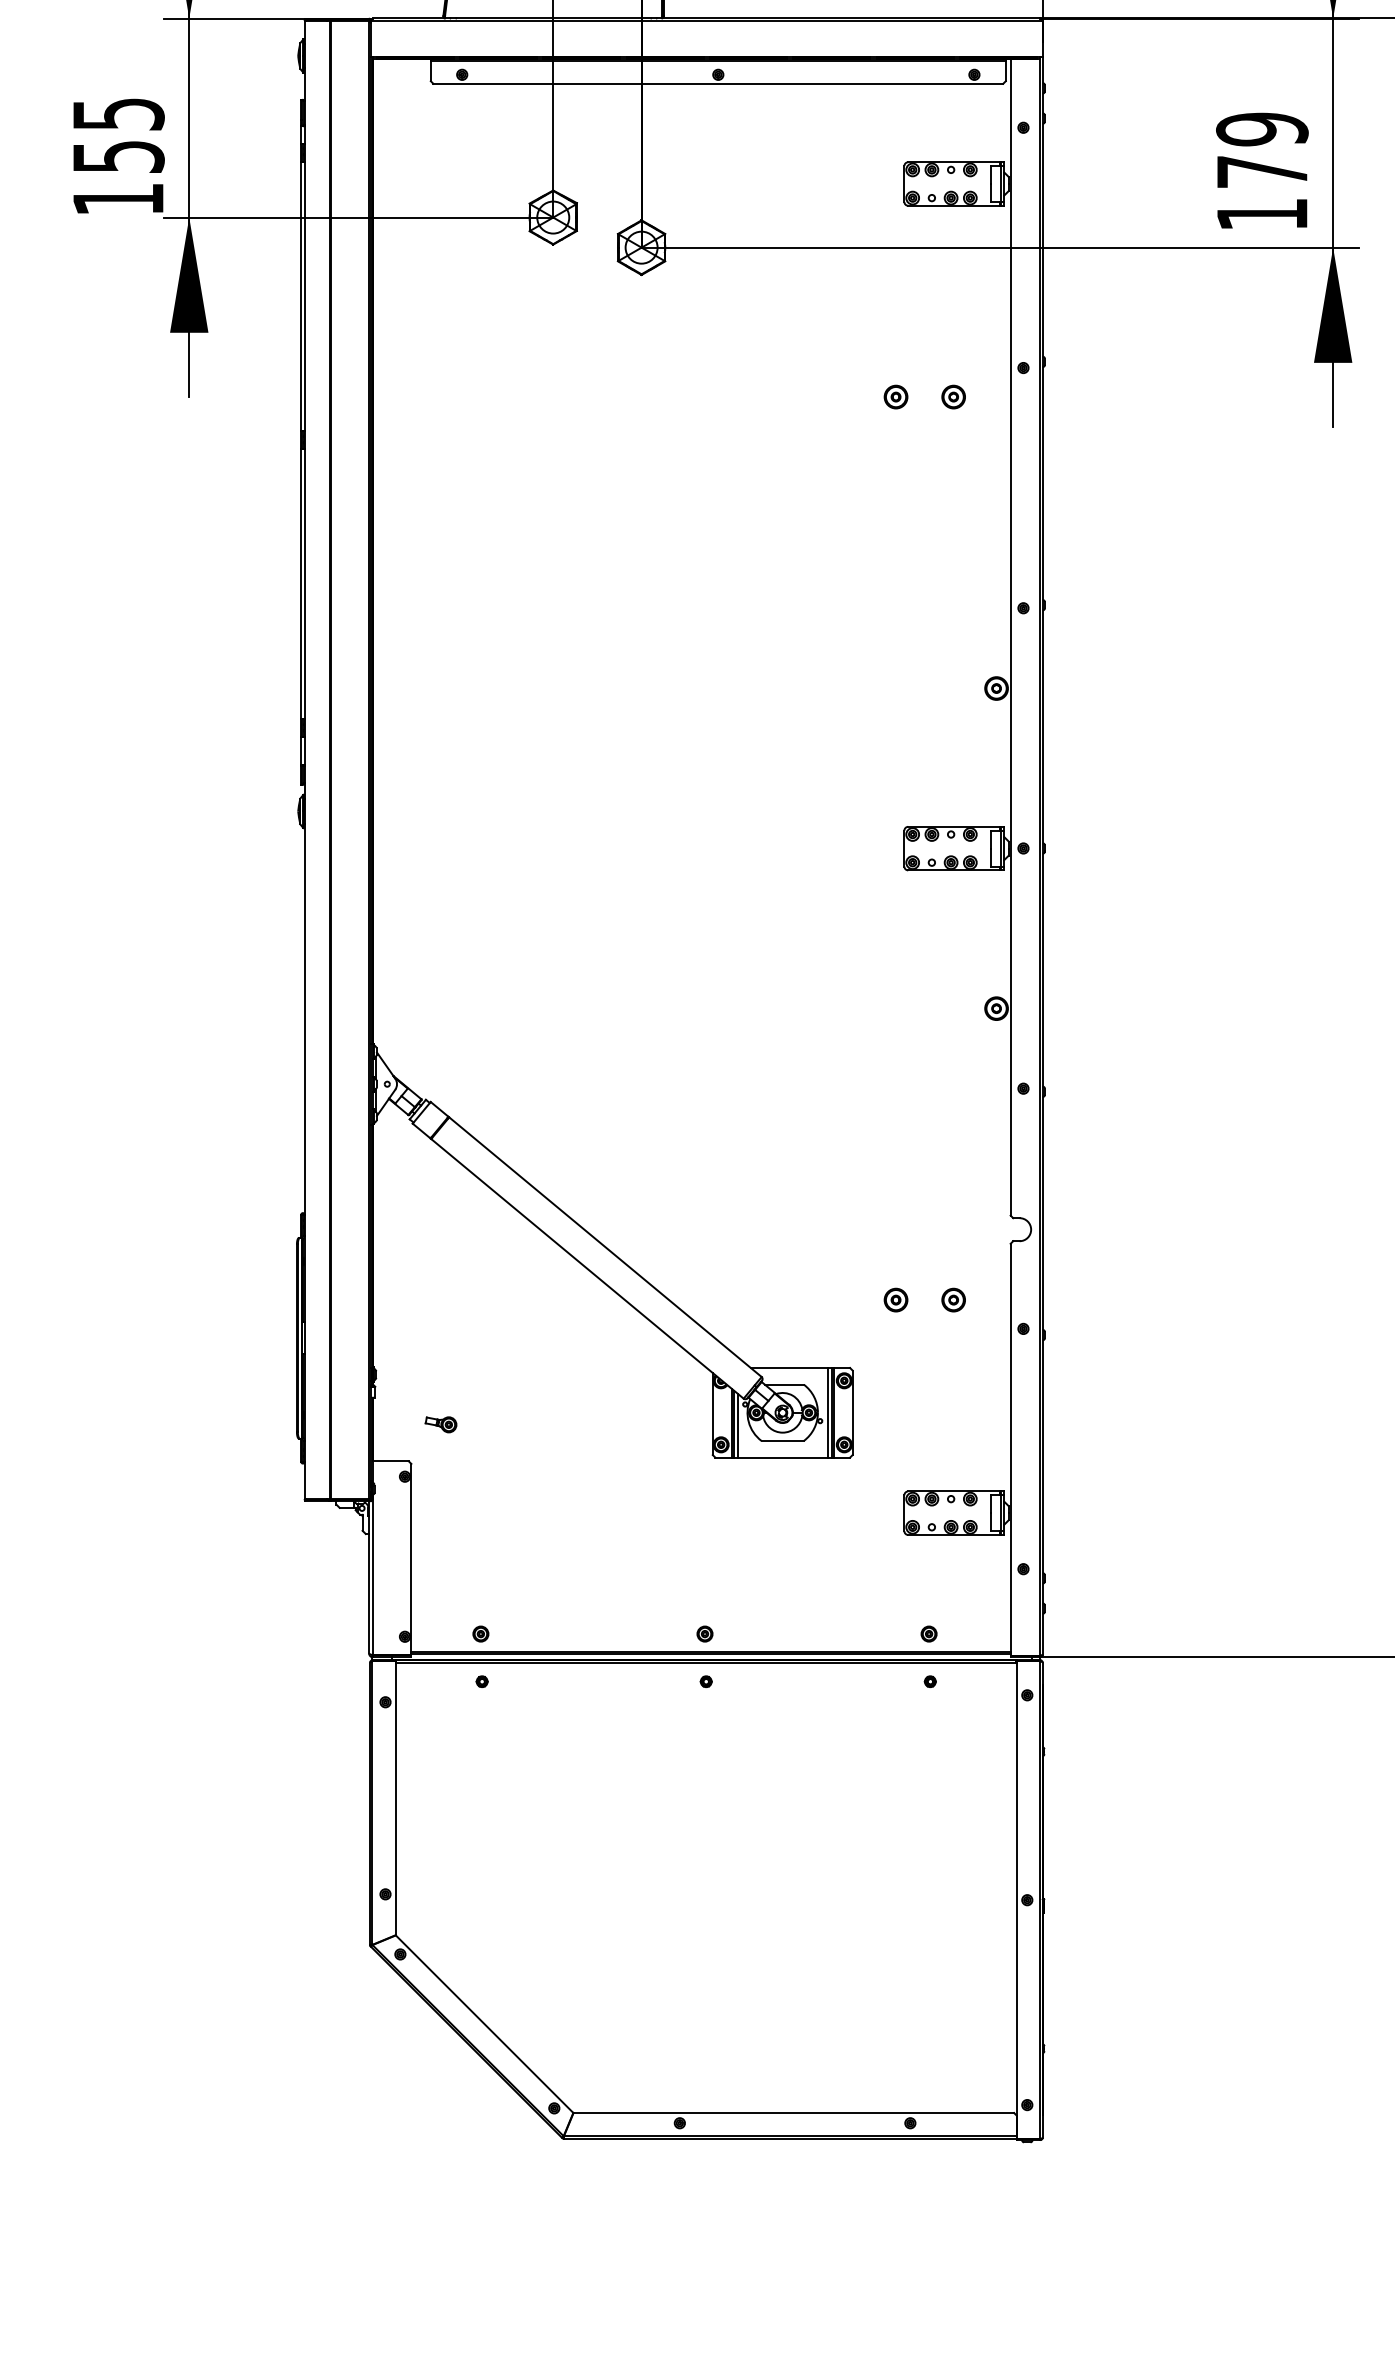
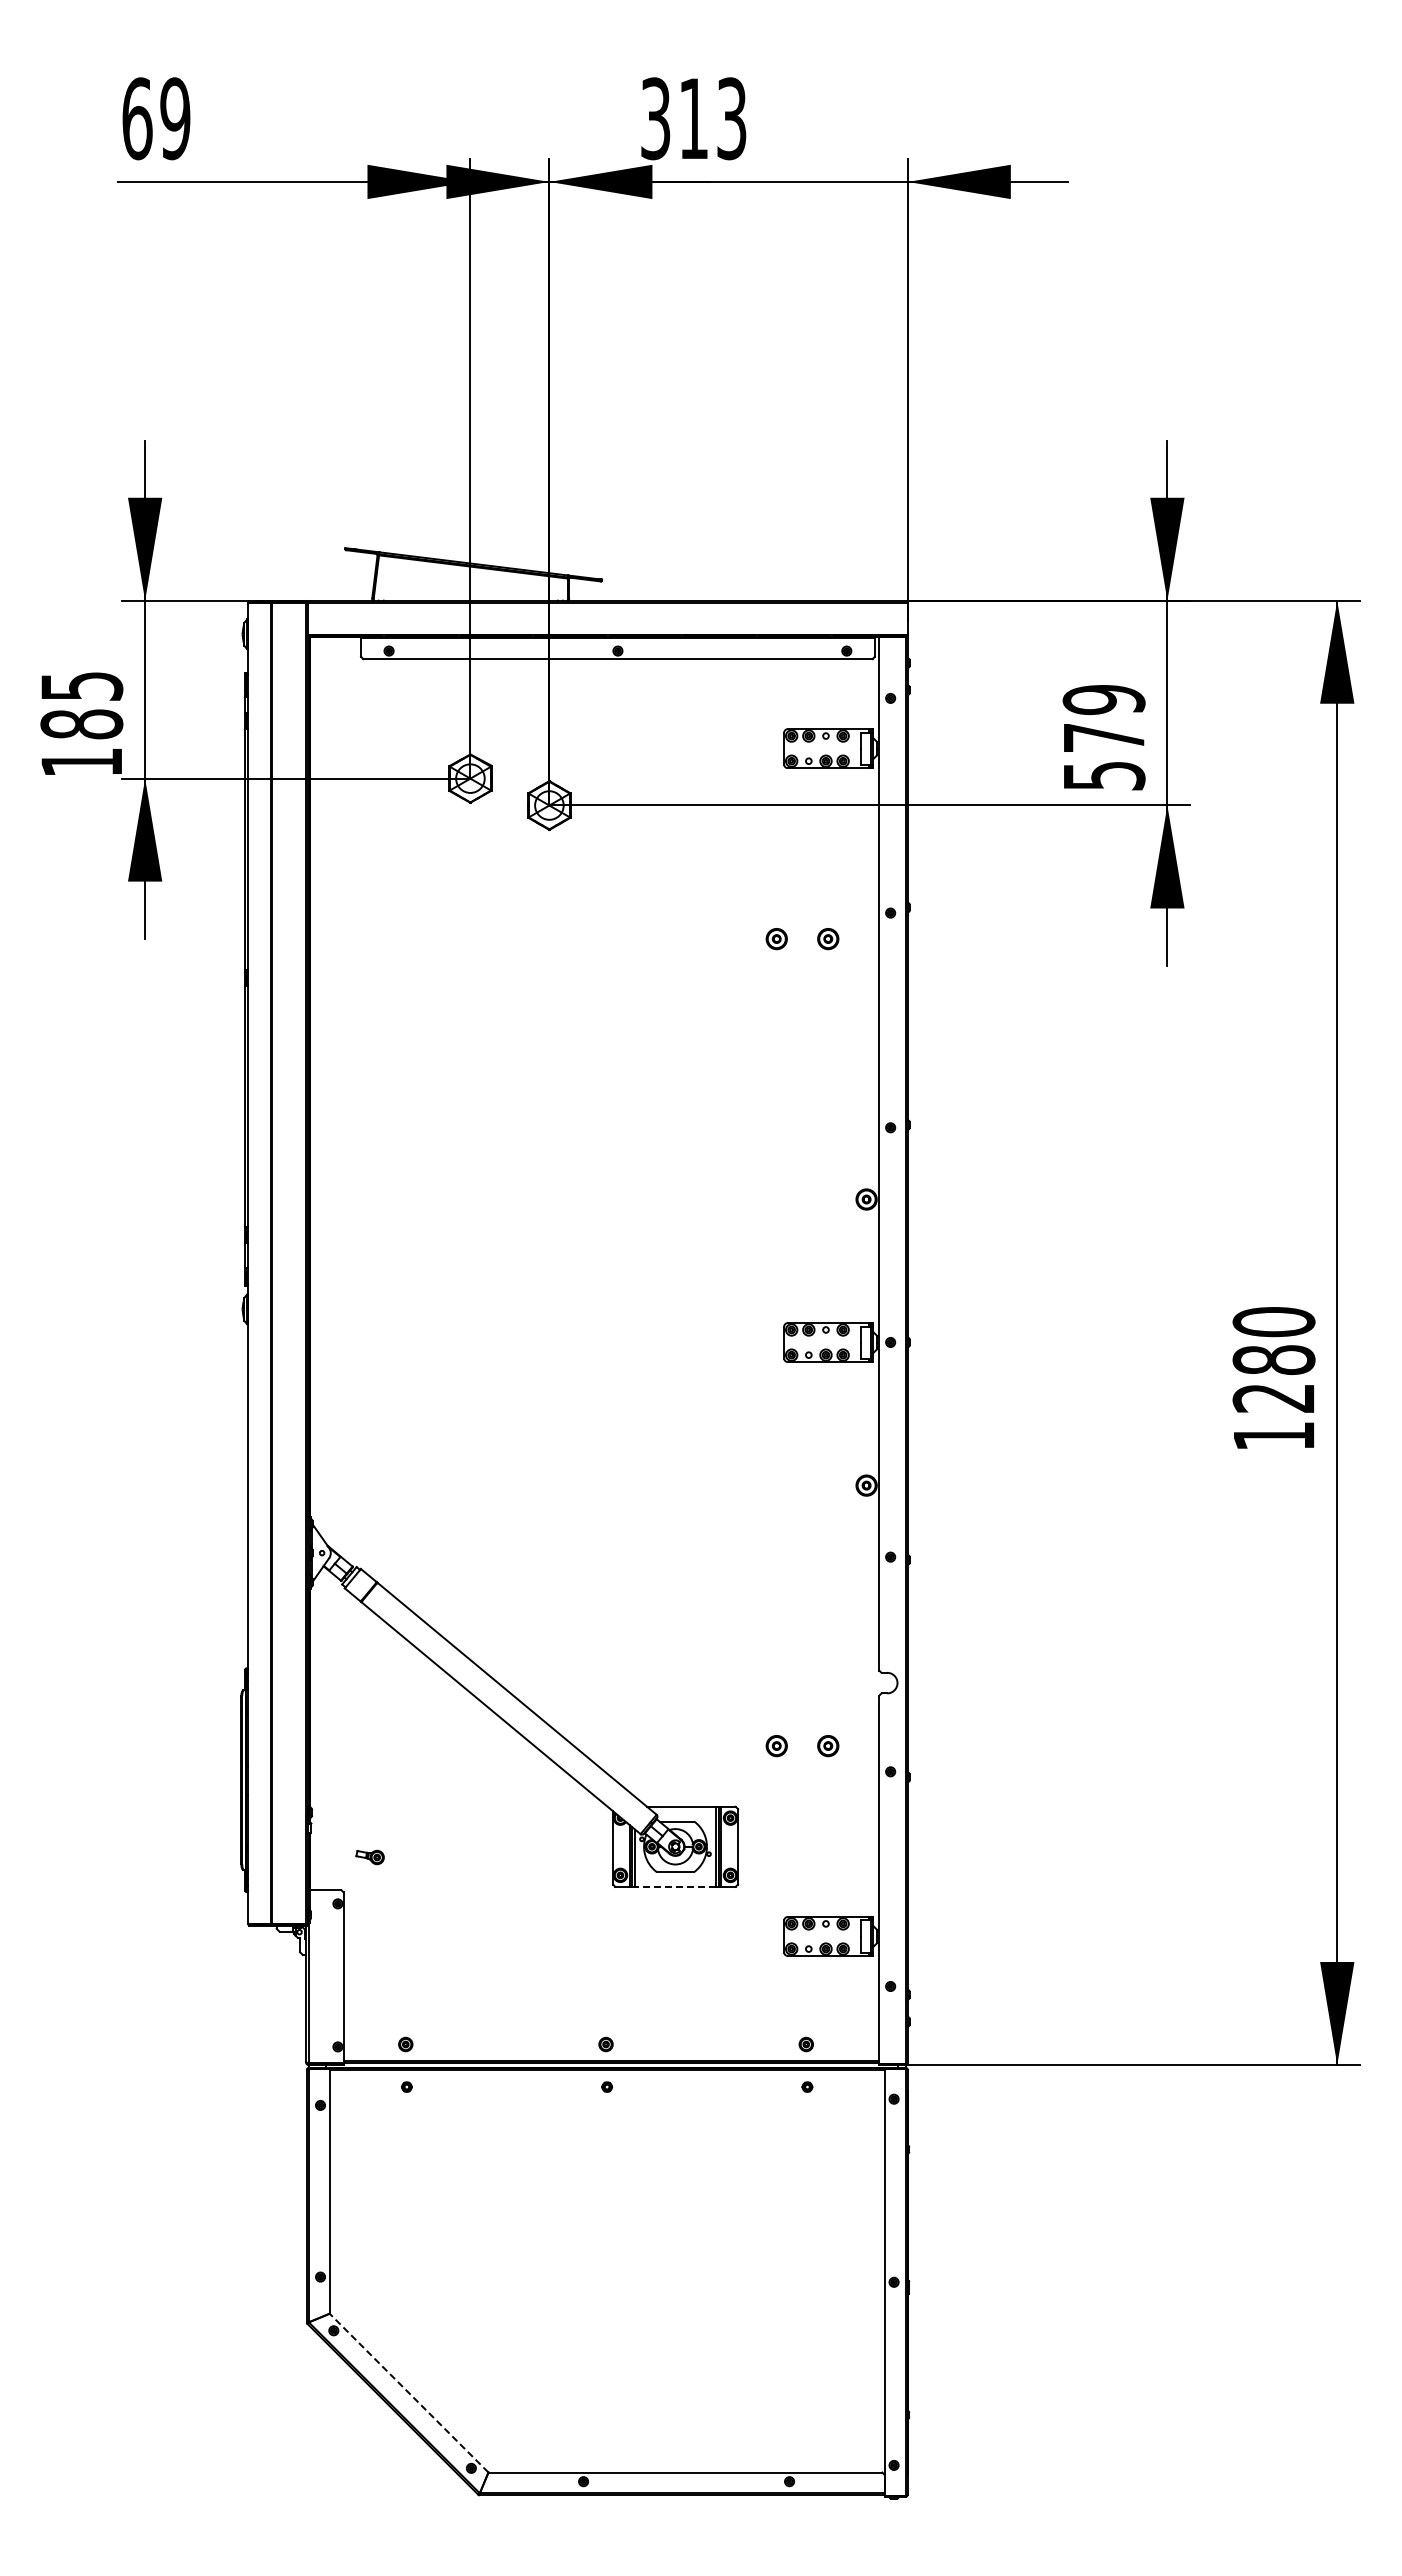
text: (118, 156) -> (81, 724), 155 -> 185
text: (1262, 215) -> (1104, 776), 179 -> 579
line: (782, 1457) -> (675, 1886), solid -> dashed
line: (483, 2023) -> (408, 2392), solid -> dashed

